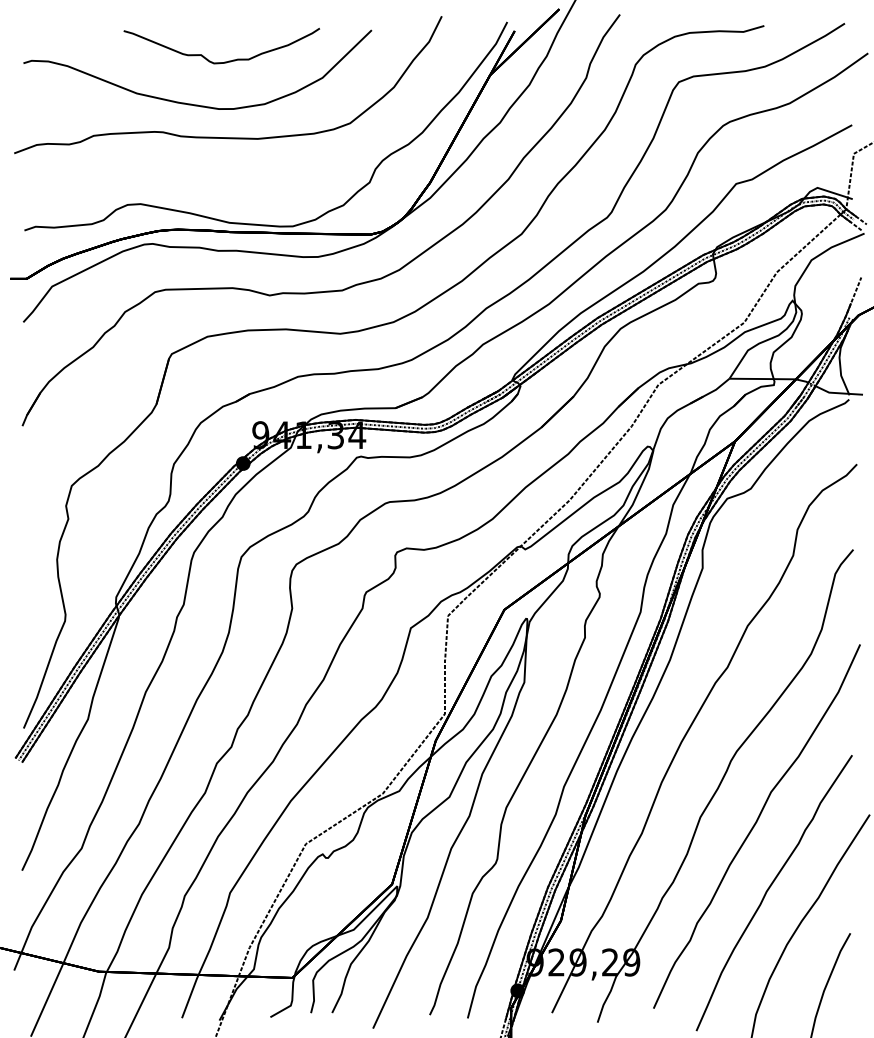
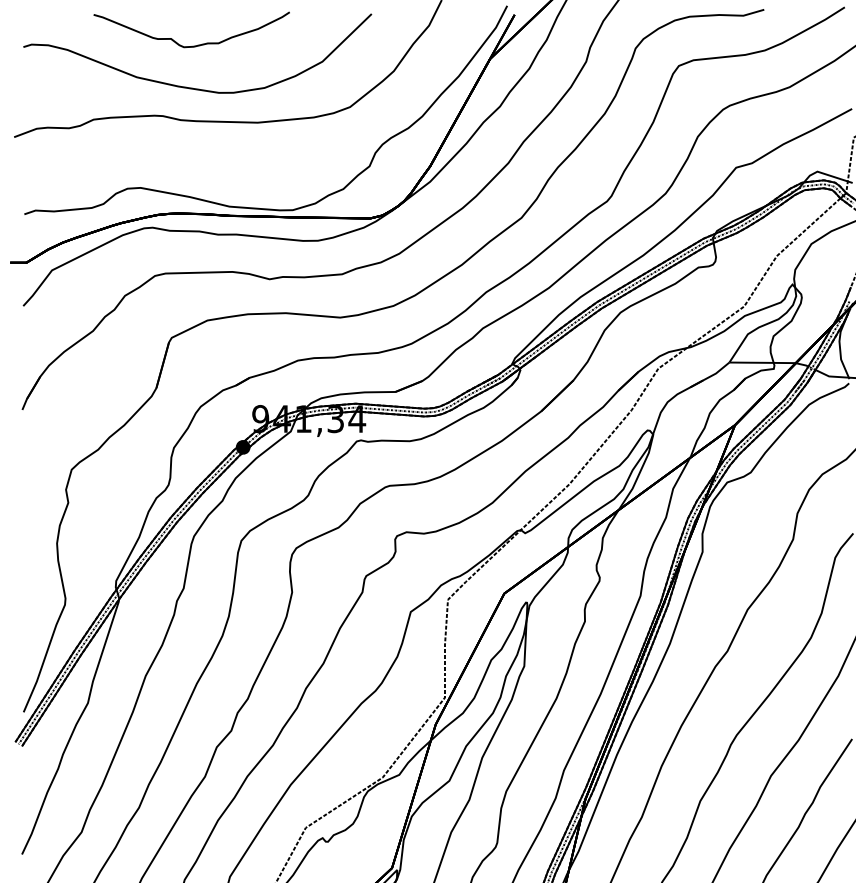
curve: (224, 61) -> (194, 45), moved

